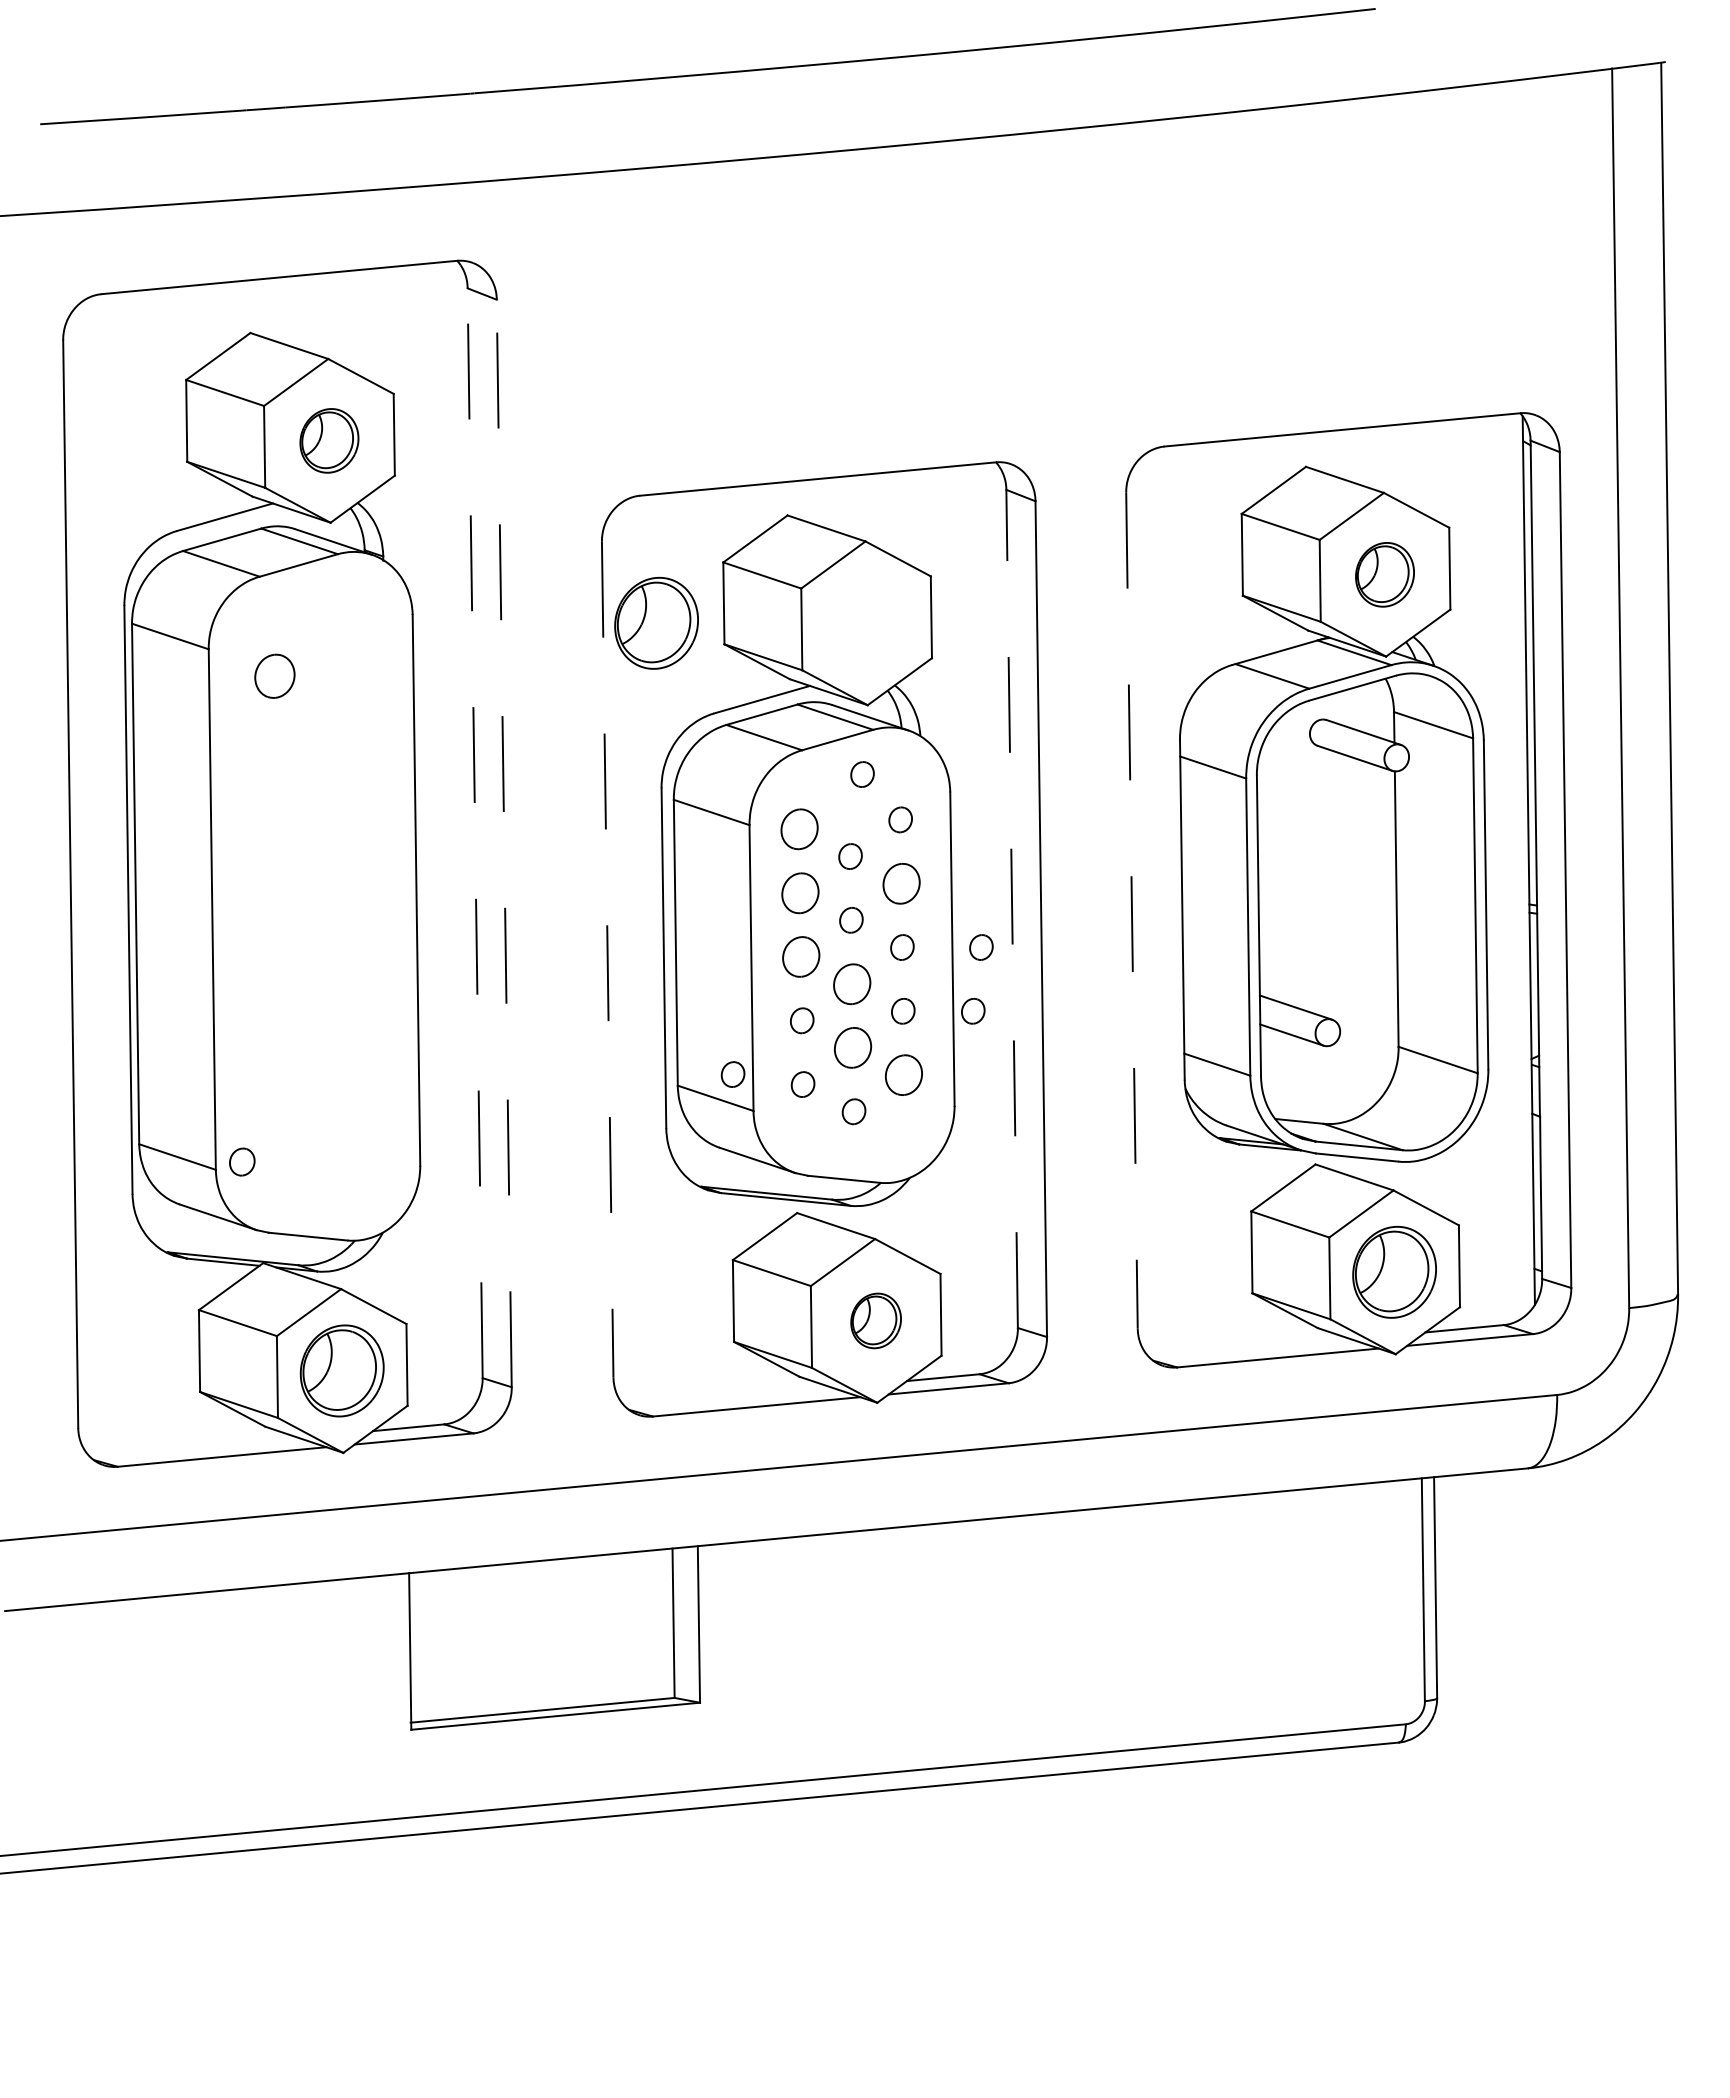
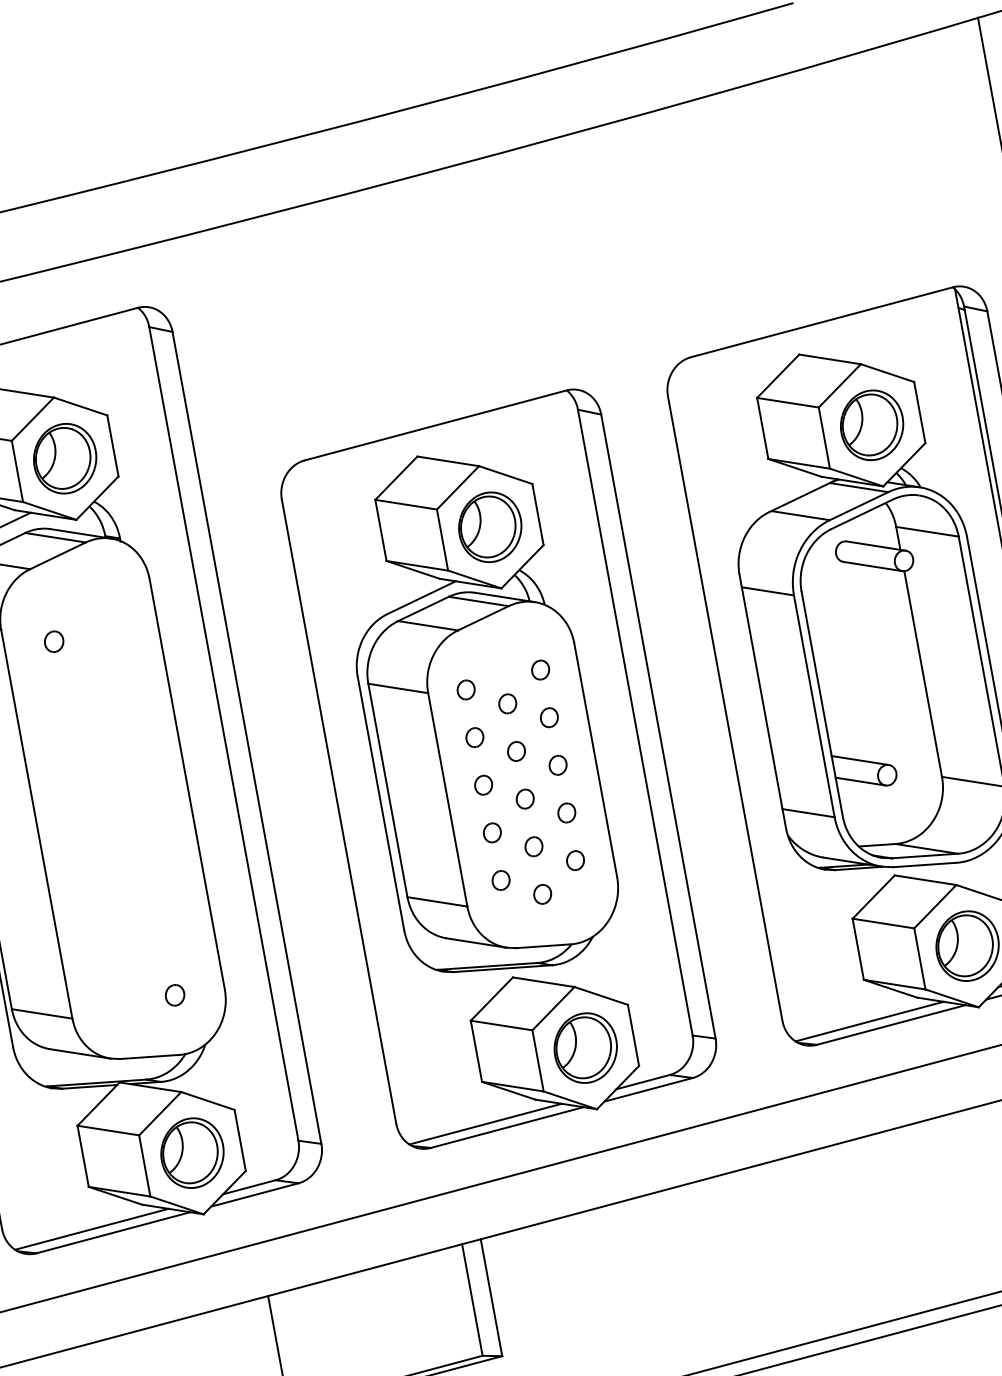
part: (329, 440) -> (65, 458), size x1.43
part: (1384, 574) -> (871, 425), size x1.43
part: (656, 622) -> (490, 526), moved
part: (274, 675) -> (53, 641), size x0.62
part: (862, 774) -> (506, 640), removed
part: (799, 829) -> (466, 690), size x0.62
line: (475, 833) -> (224, 734), dashed -> solid
line: (504, 843) -> (247, 737), dashed -> solid
part: (901, 883) -> (549, 717), size x0.62
part: (800, 892) -> (474, 737), size x0.62
line: (1012, 908) -> (635, 722), dashed -> solid
line: (1131, 910) -> (724, 708), dashed -> solid
part: (981, 947) -> (617, 755), removed
part: (801, 956) -> (483, 784), size x0.62
line: (607, 959) -> (338, 811), dashed -> solid
part: (852, 983) -> (525, 798), size x0.62
part: (973, 1011) -> (619, 804), removed
part: (853, 1047) -> (534, 846), size x0.62
part: (732, 1074) -> (447, 881), removed
part: (904, 1074) -> (575, 860), size x0.62
part: (242, 1161) -> (175, 994), moved
part: (875, 1320) -> (585, 1047), size x1.67
line: (1250, 1348) -> (869, 1021), added
line: (729, 1397) -> (485, 1124), added
line: (194, 1447) -> (91, 1229), added

